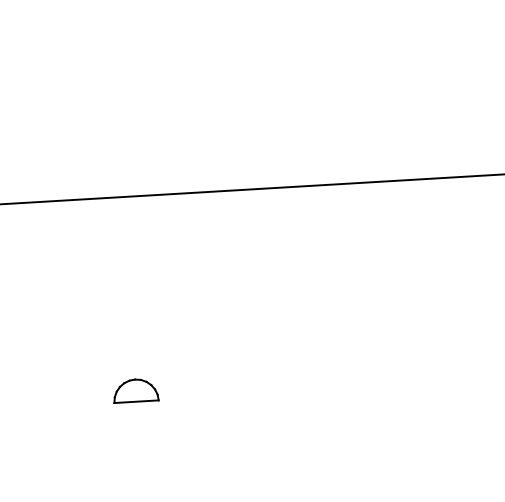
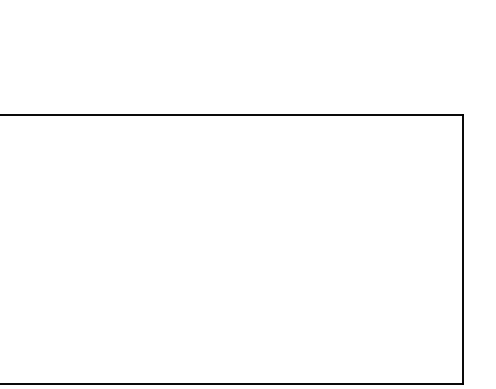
part: (135, 389) -> (67, 264), removed

